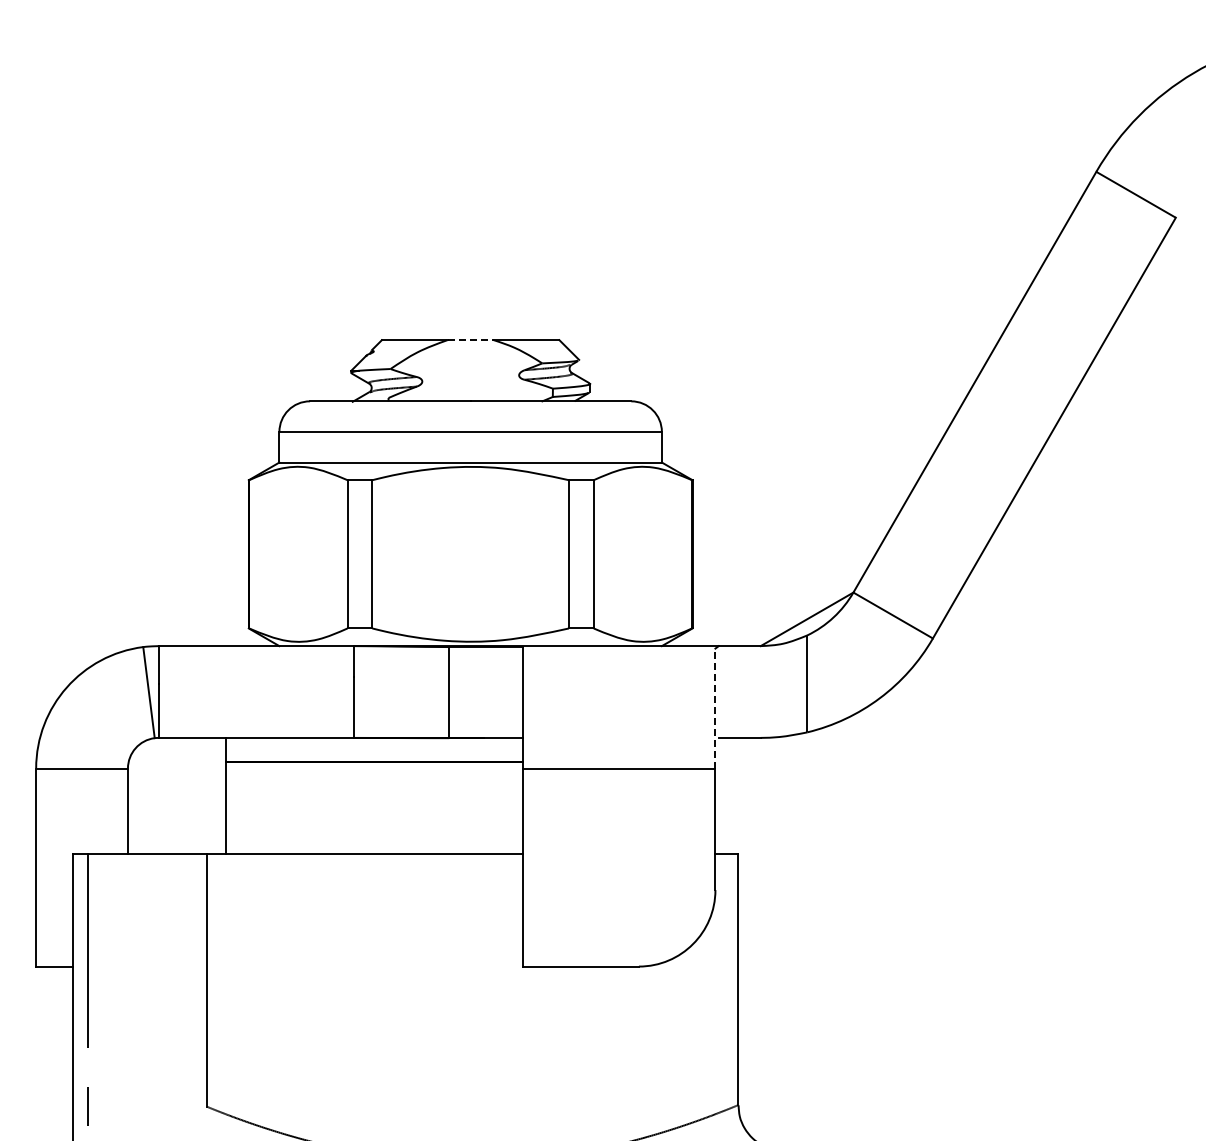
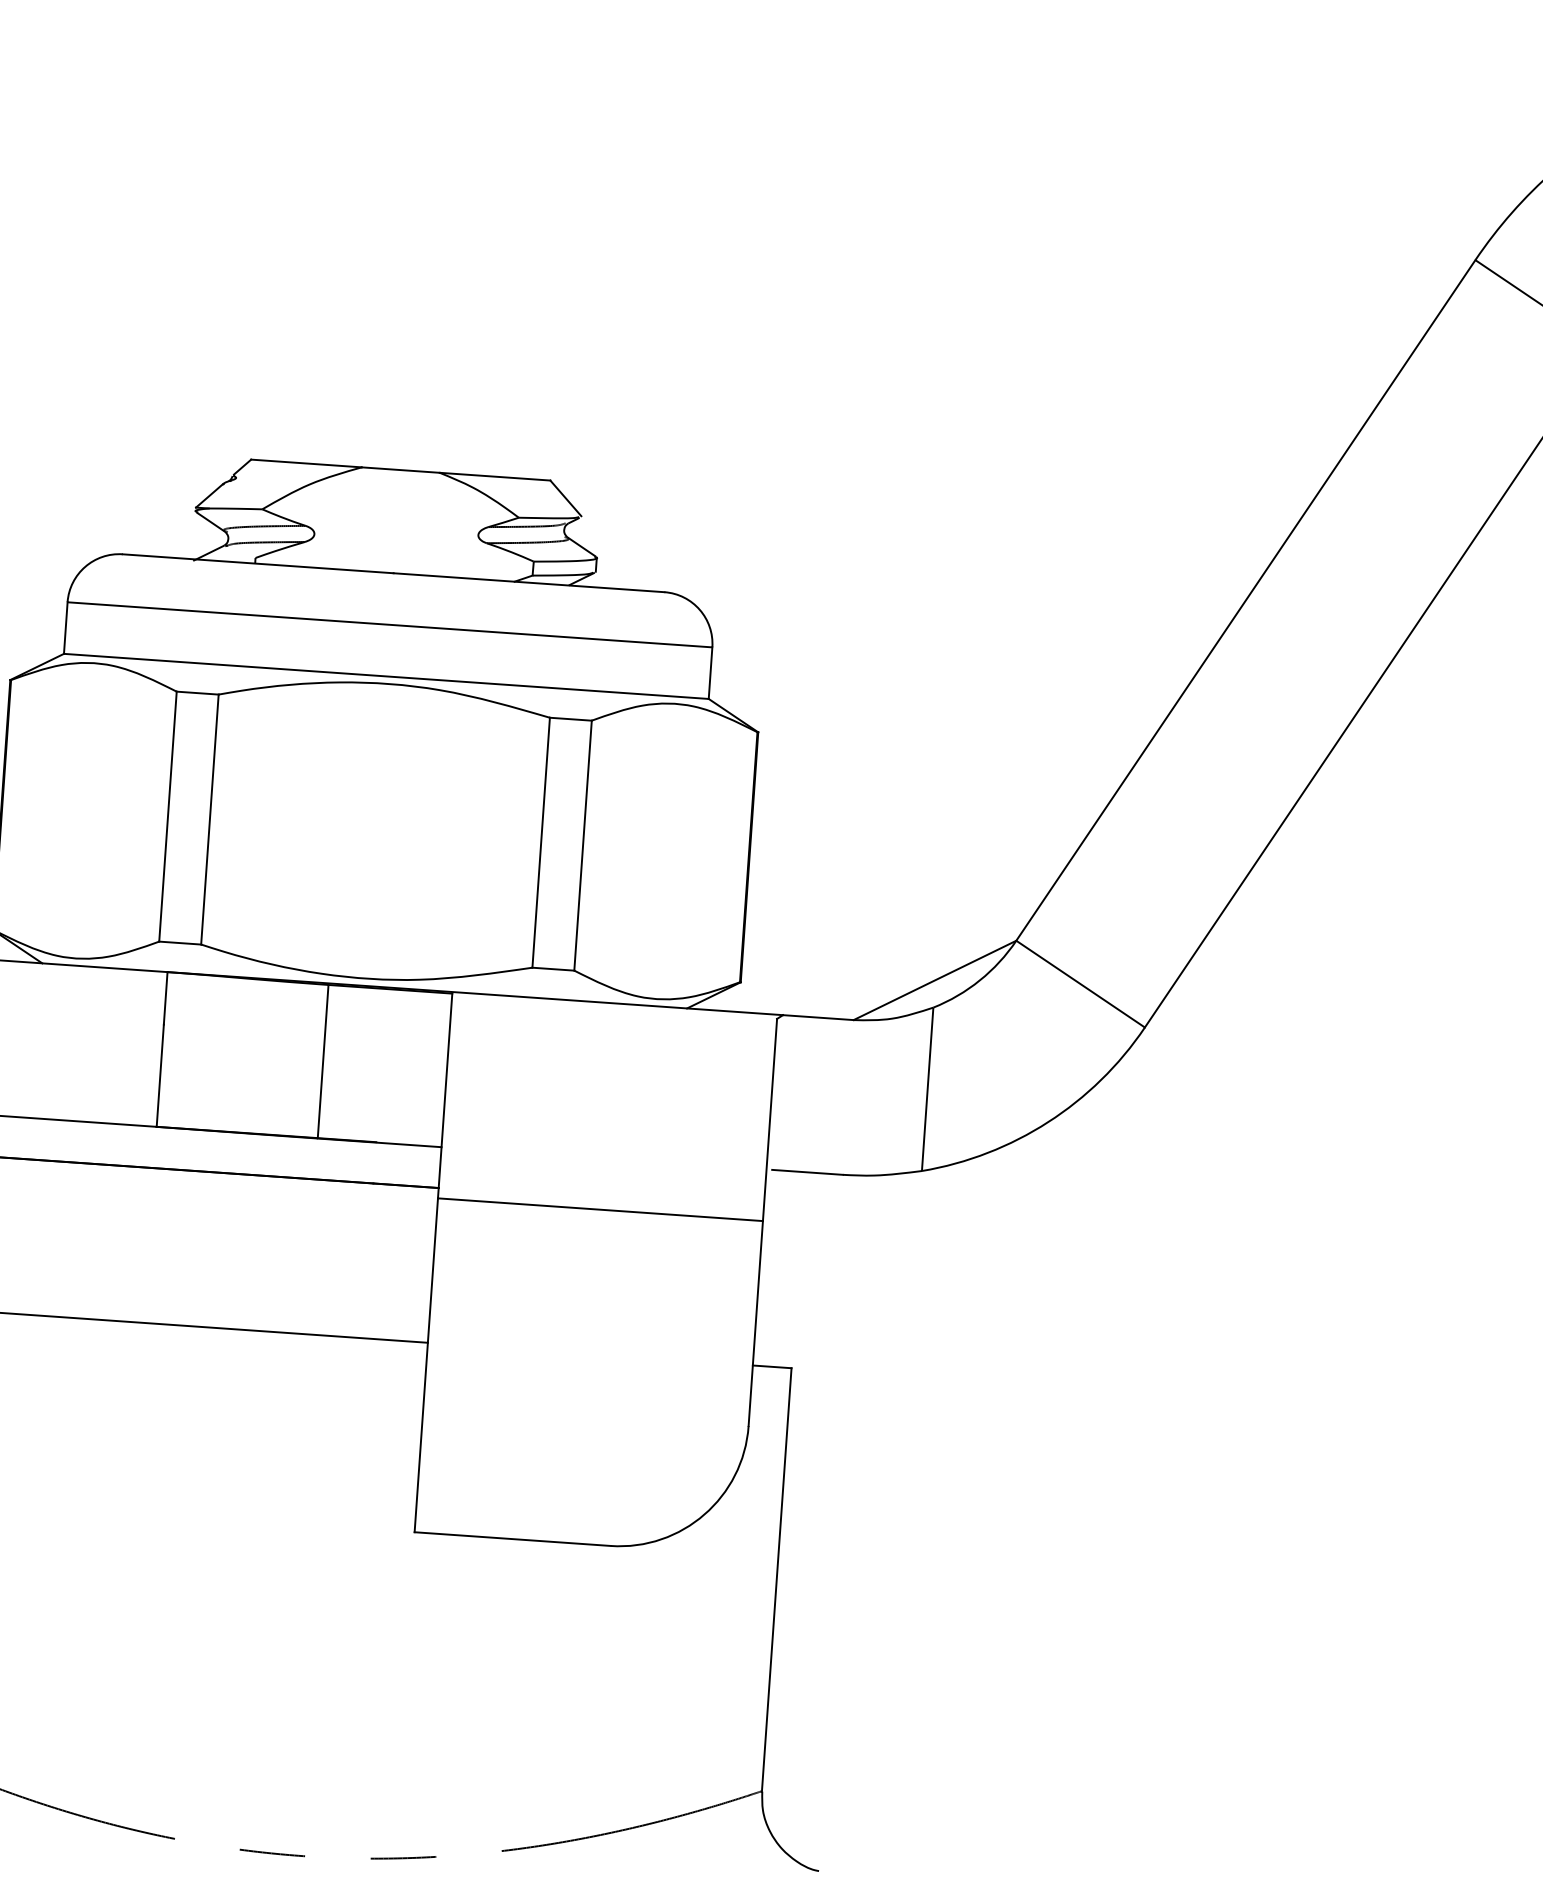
line: (471, 340) -> (402, 470), dashed -> solid
line: (715, 708) -> (770, 1119), dashed -> solid

